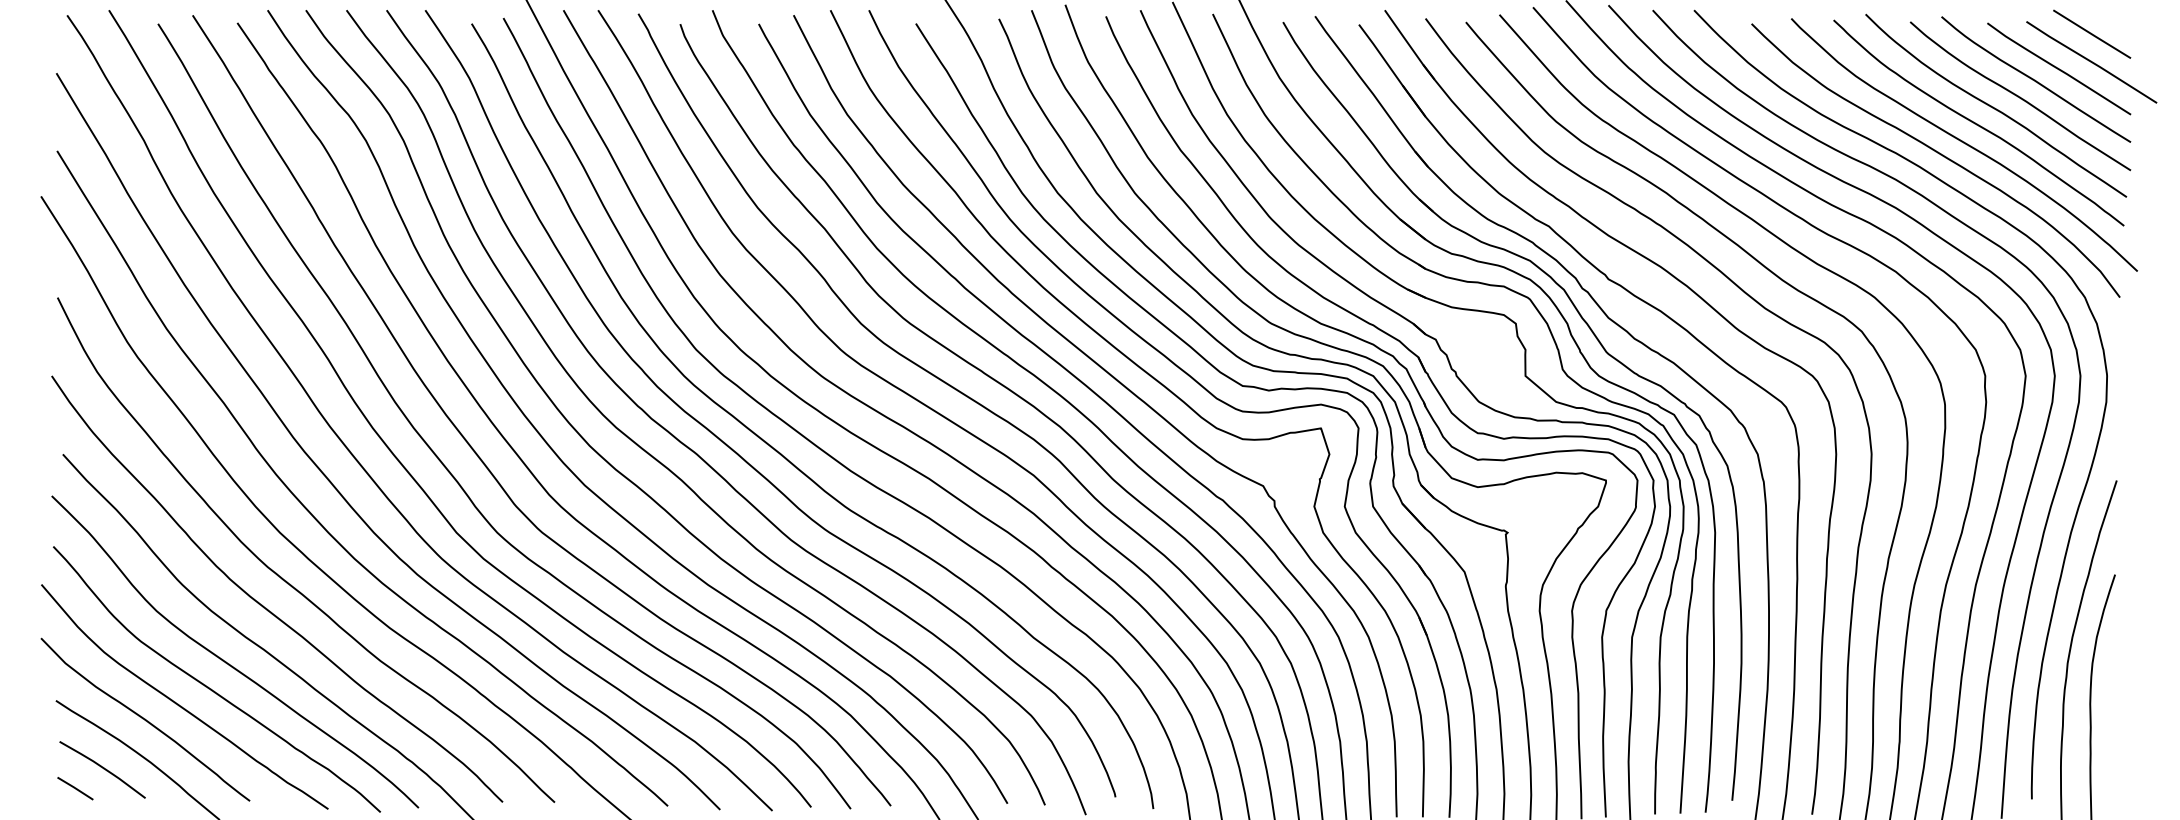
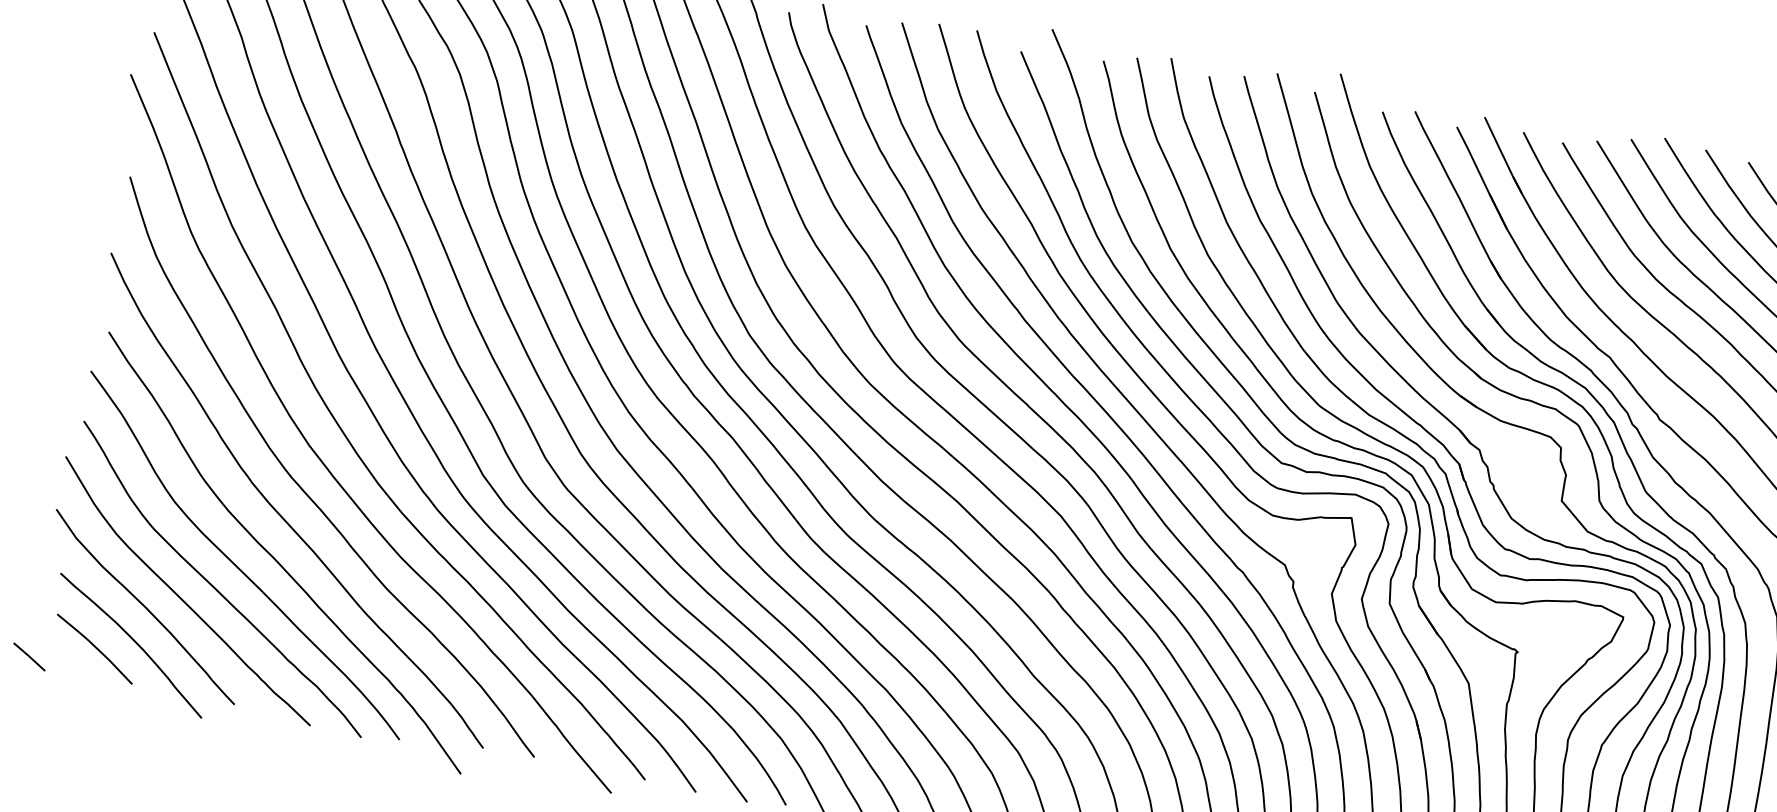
line: (75, 788) -> (29, 656), moved

